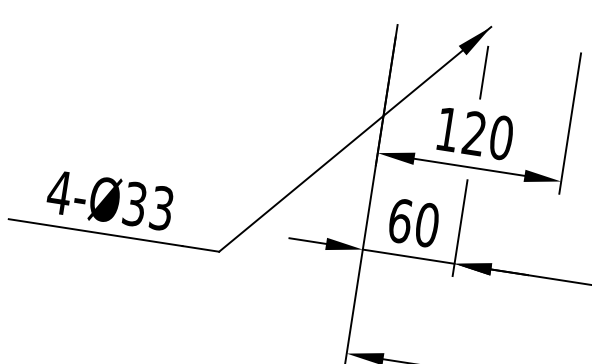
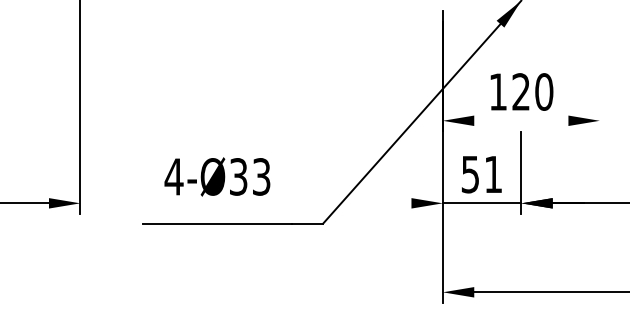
line: (484, 72) -> (521, 39), removed
line: (569, 123) -> (599, 71), removed
line: (469, 167) -> (521, 120), removed
text: (110, 199) -> (217, 176), moved
text: (413, 222) -> (481, 174), 60 -> 51
line: (307, 241) -> (395, 203), removed

